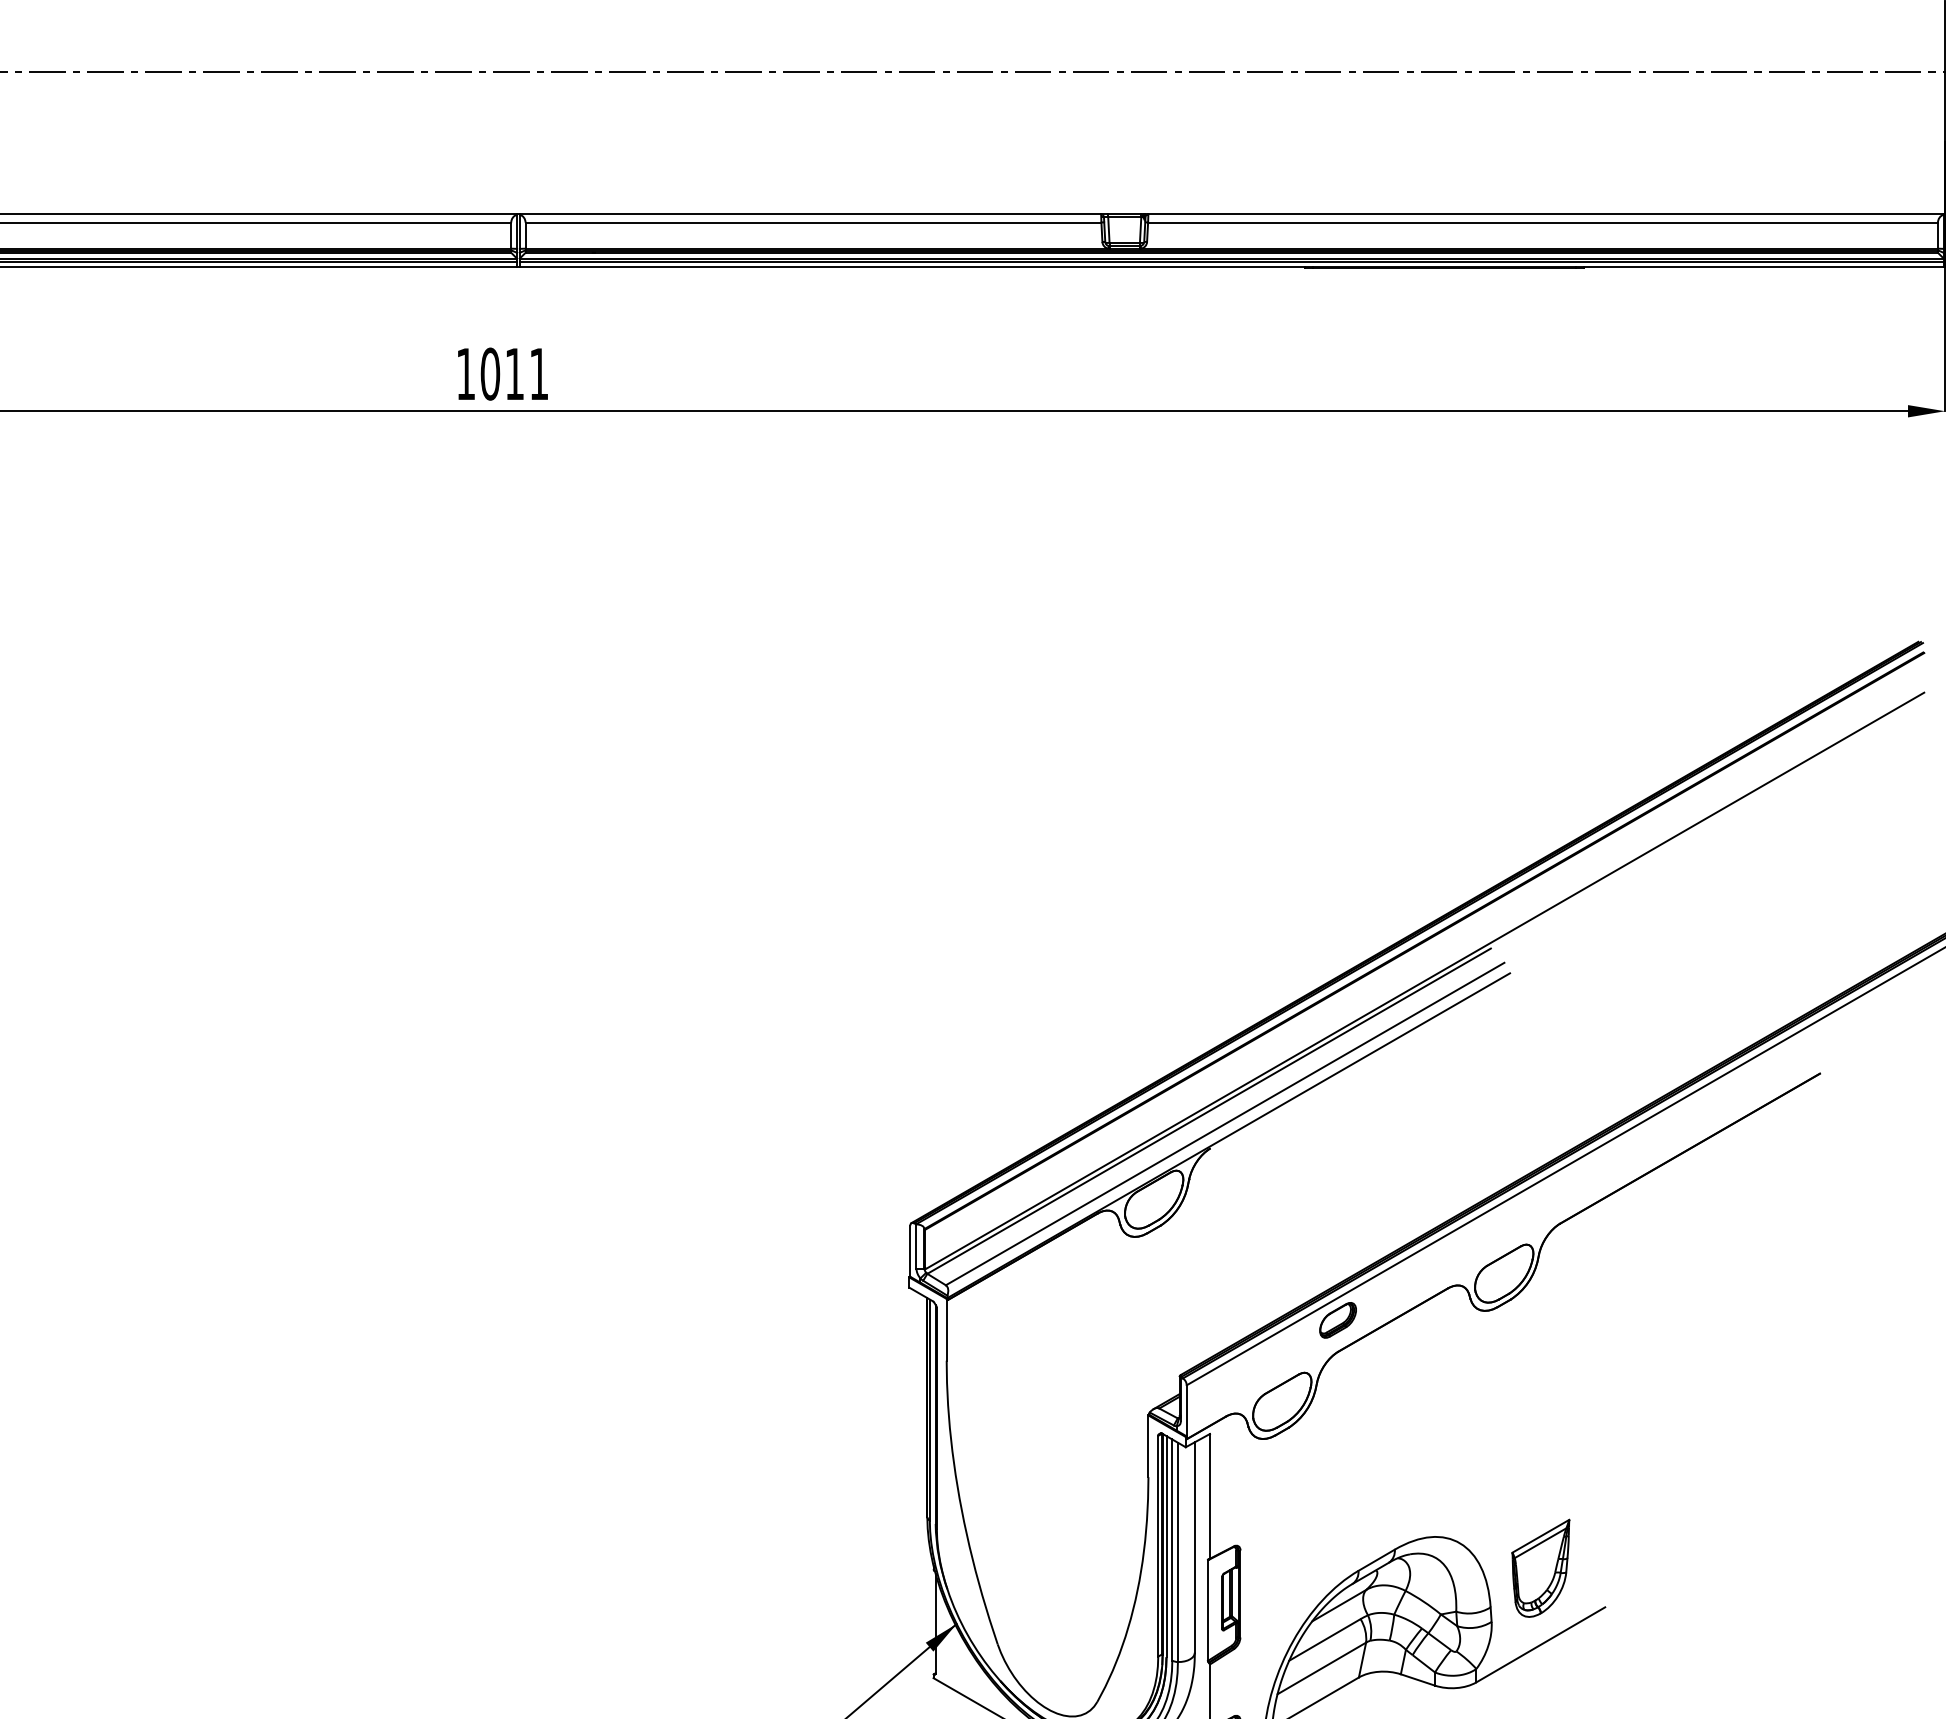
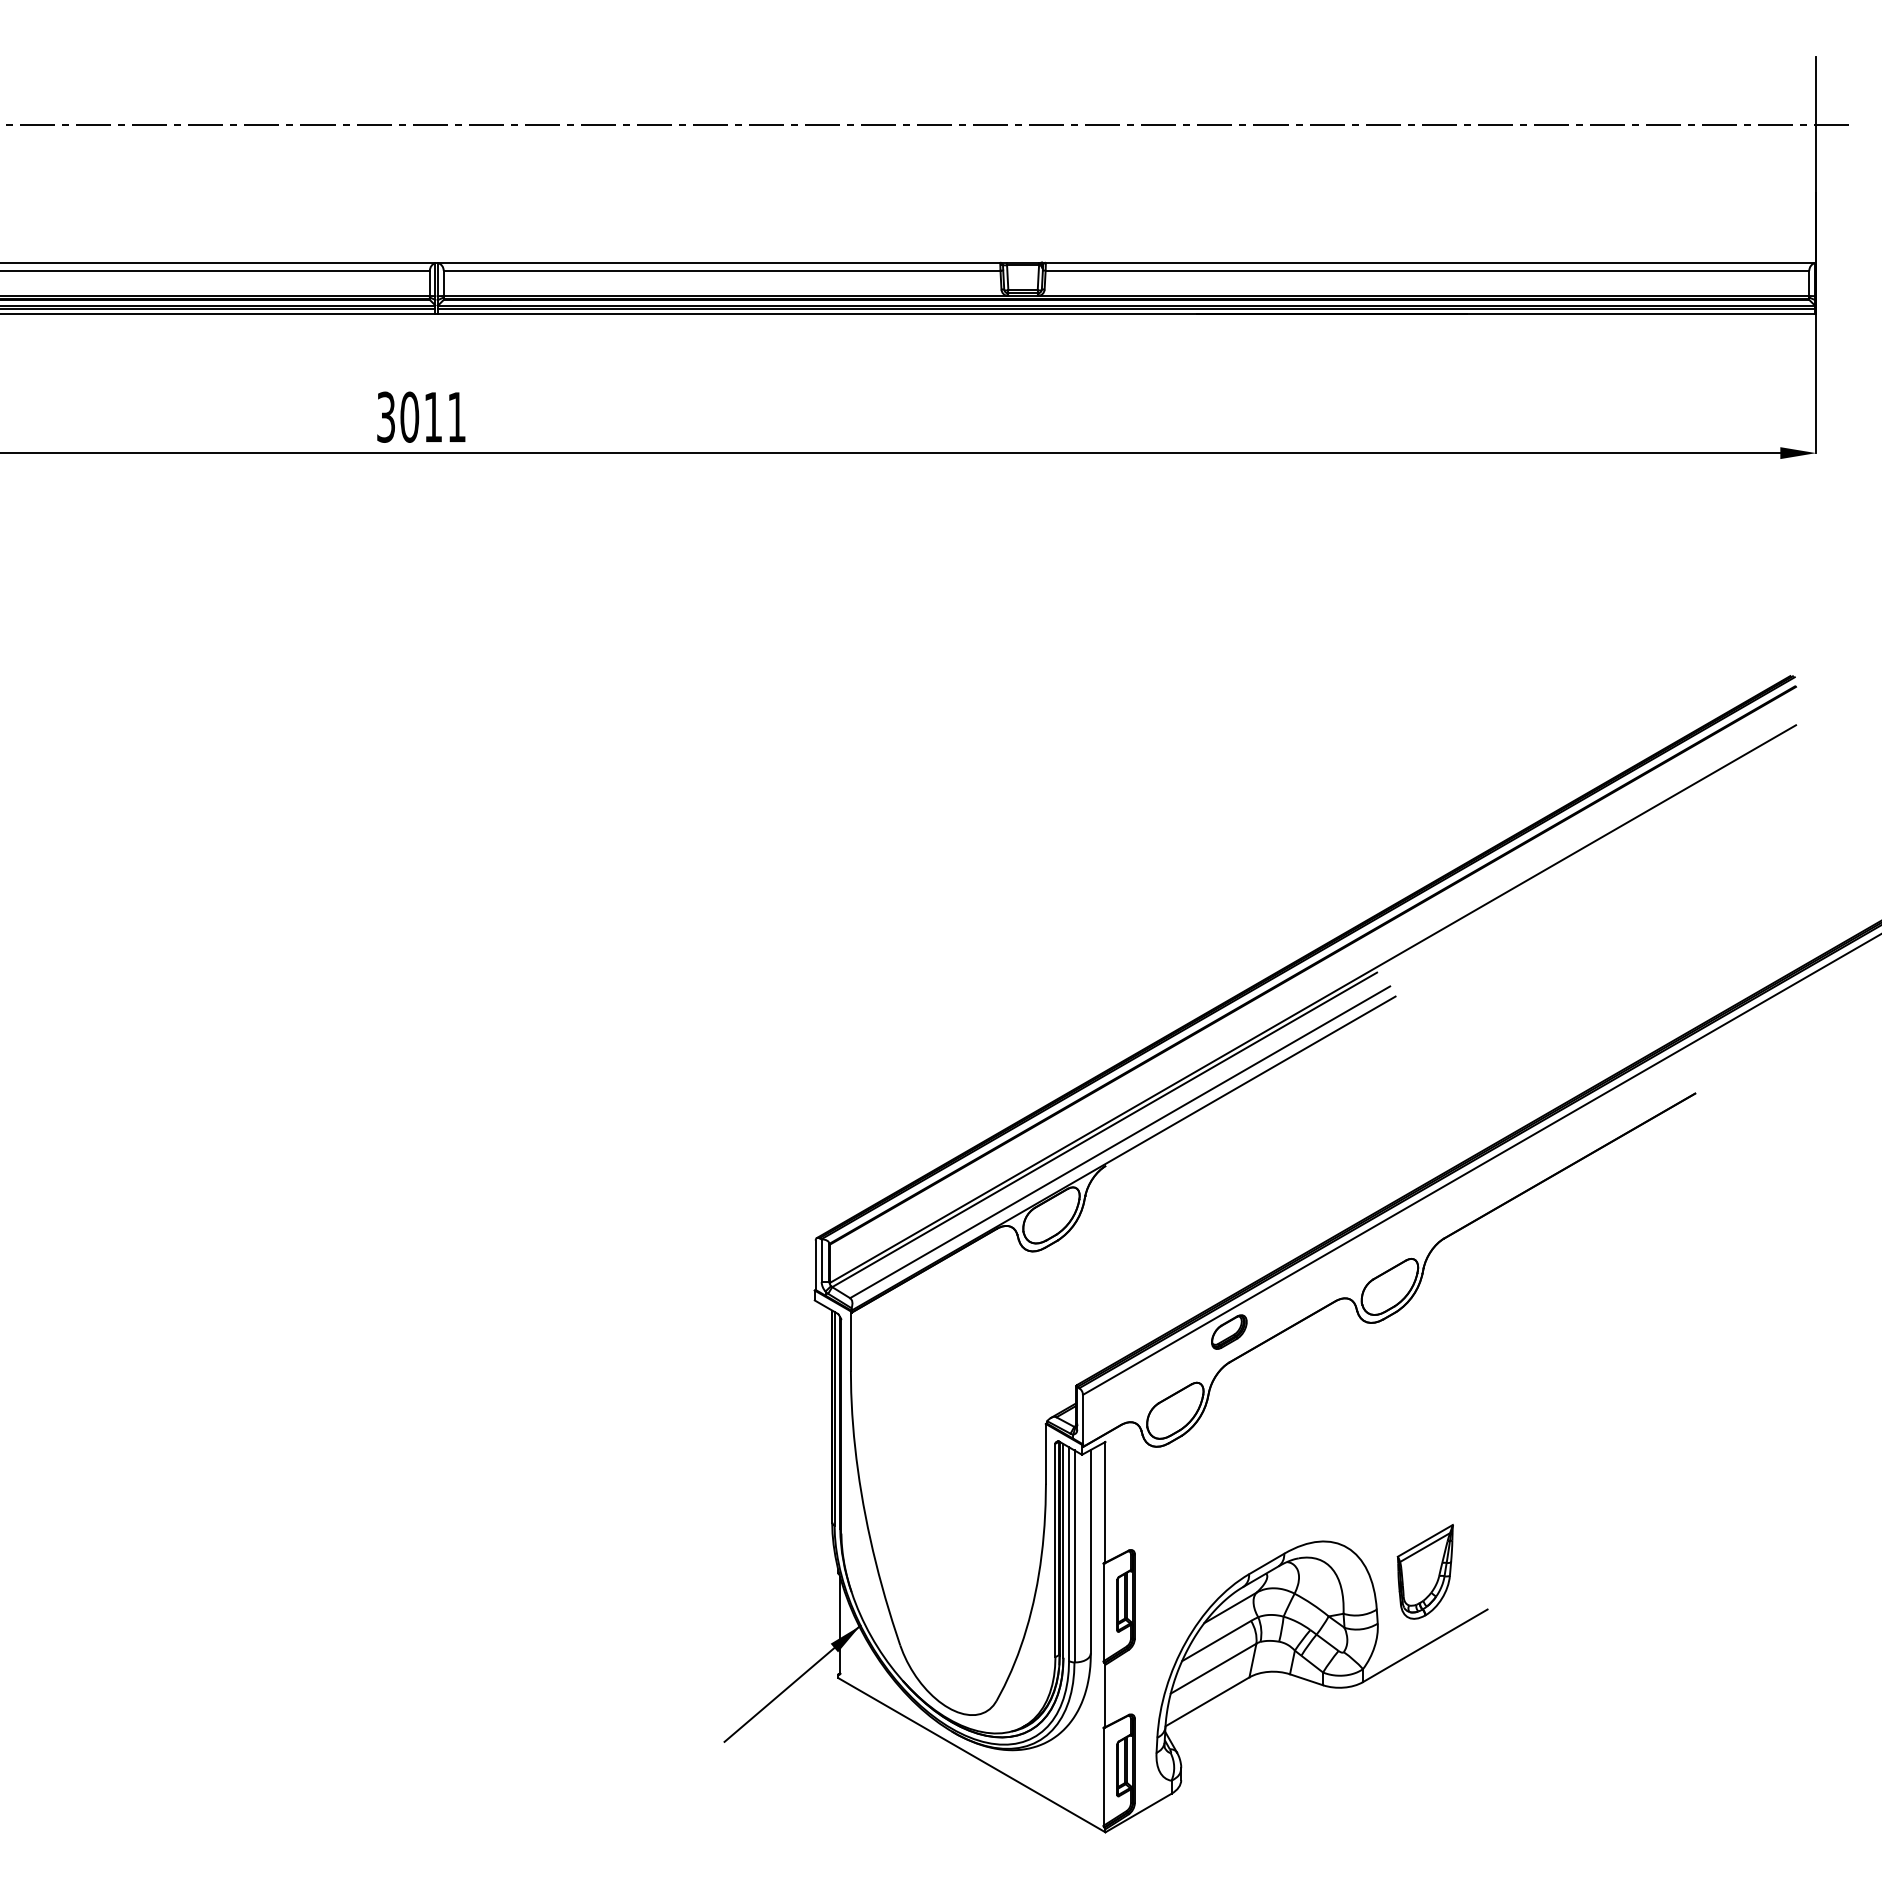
text: (465, 373) -> (385, 416), 1011 -> 3011

